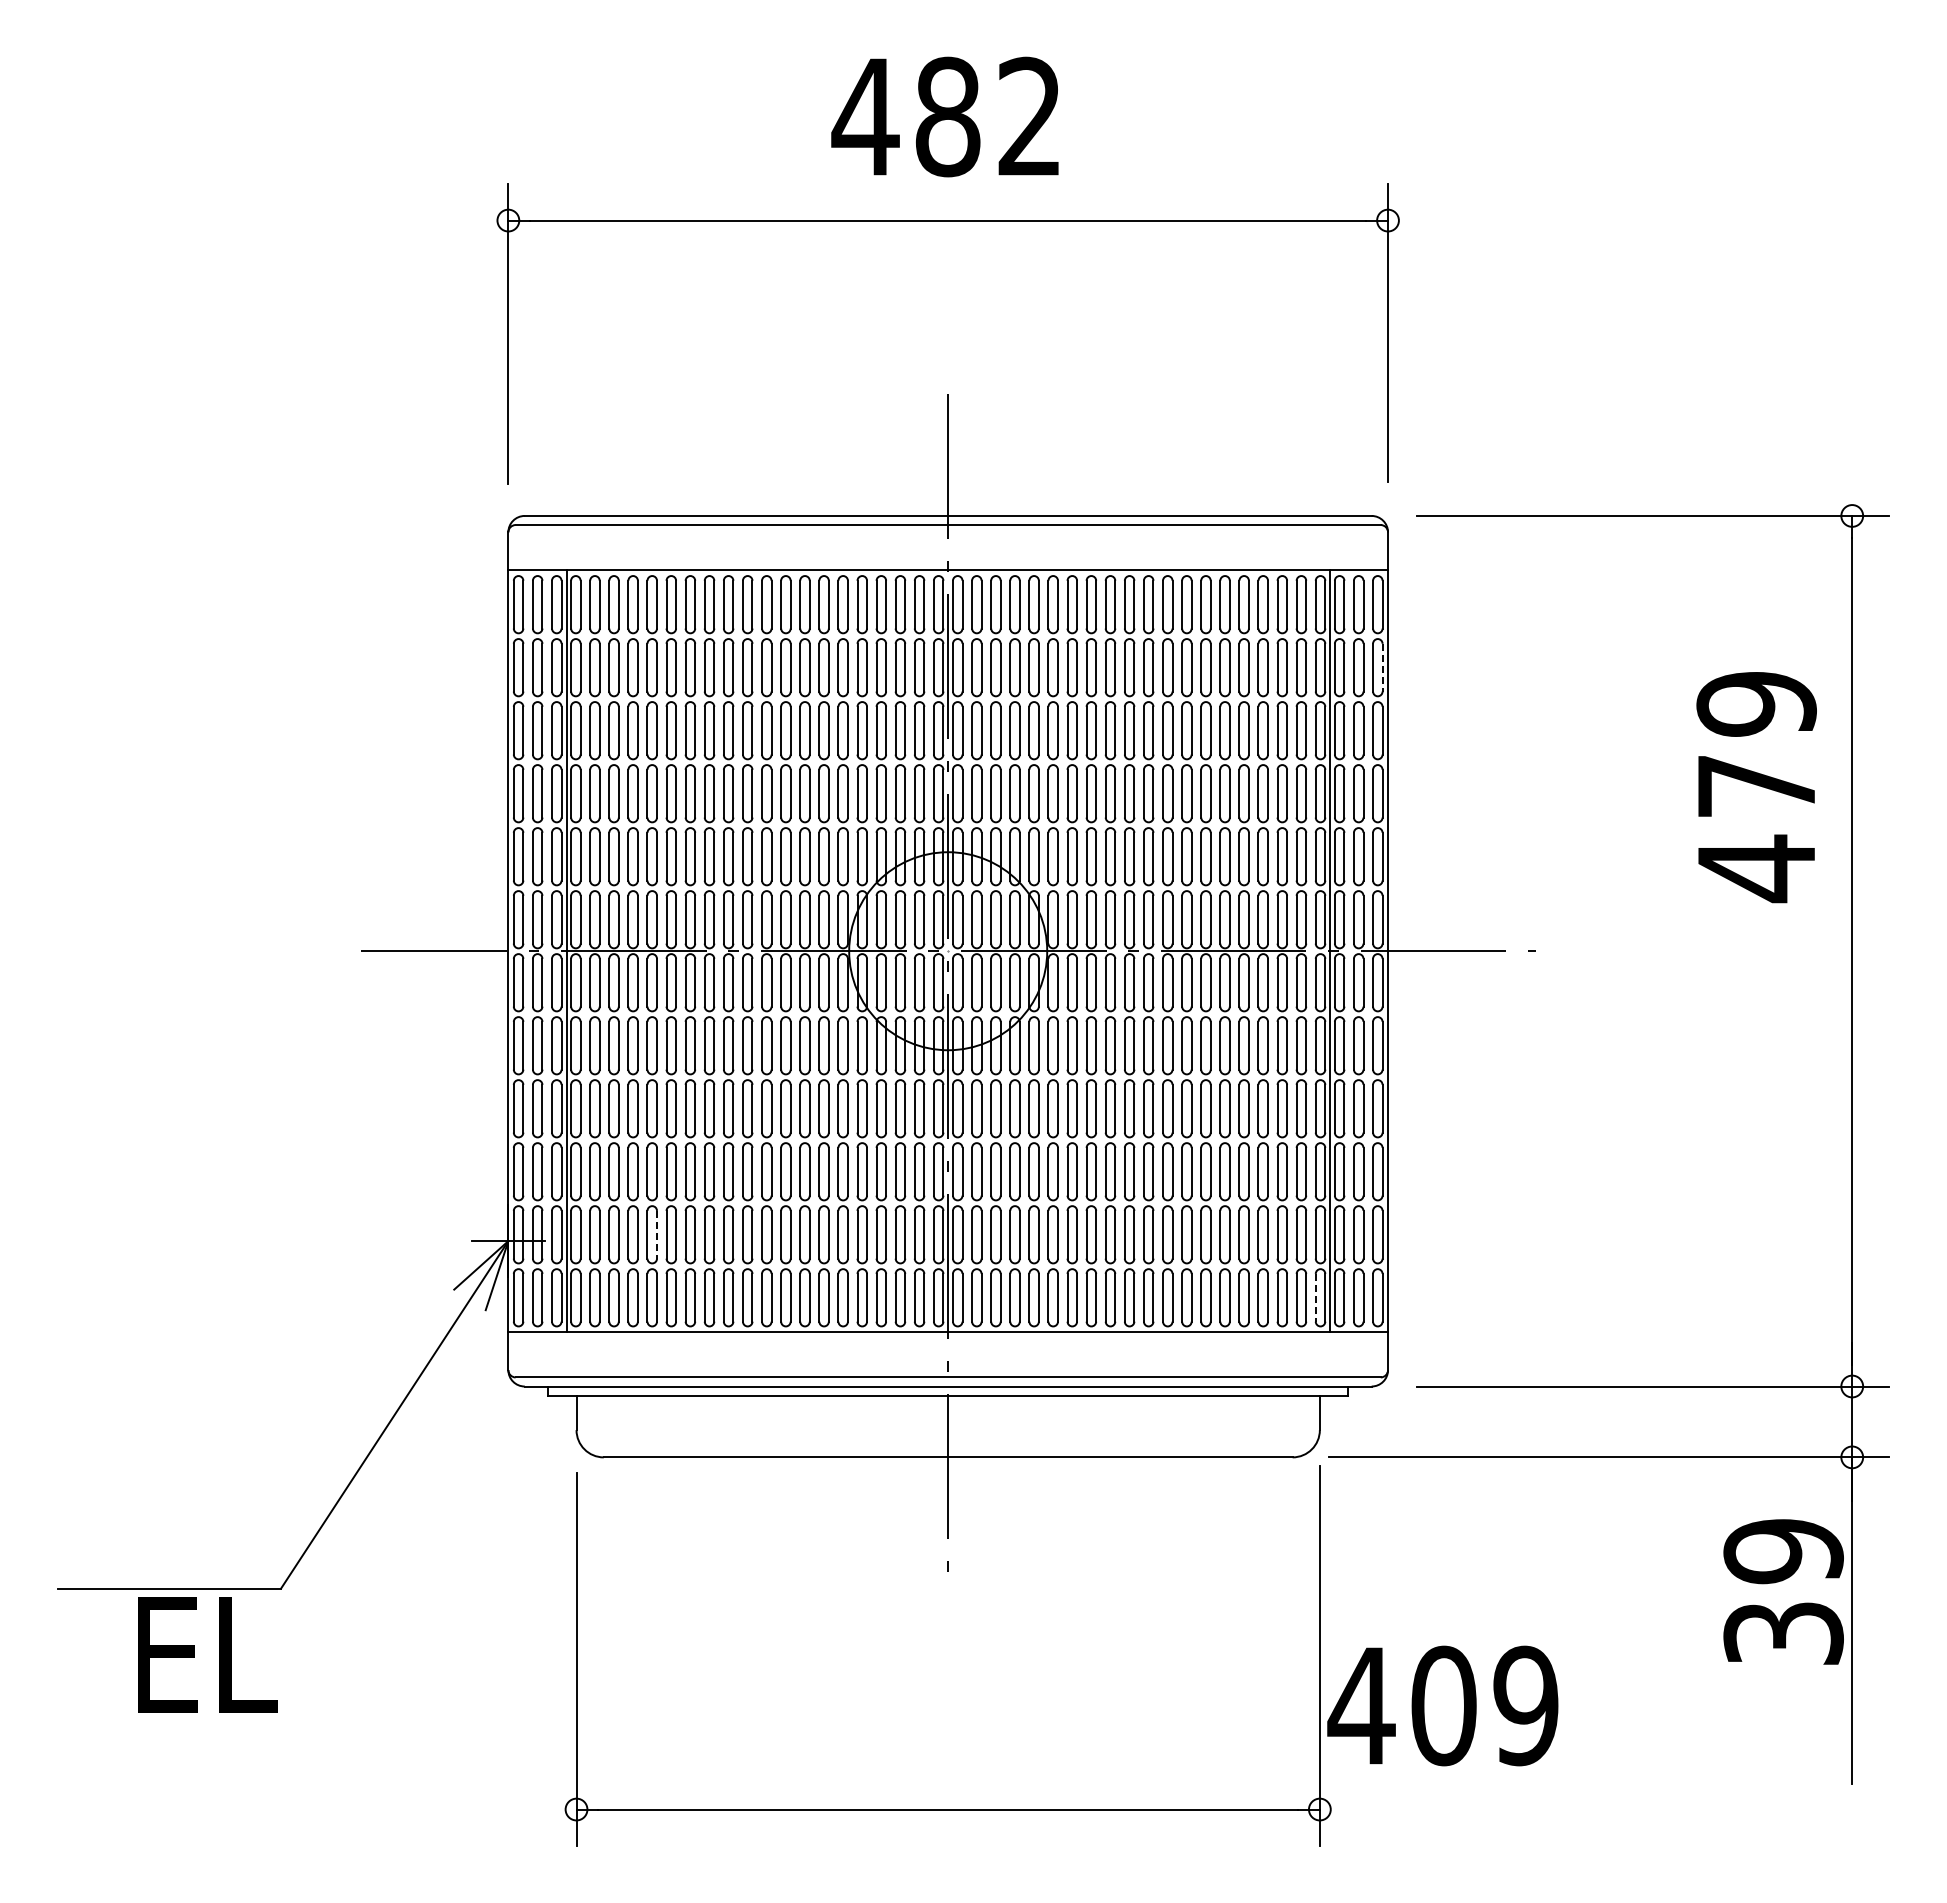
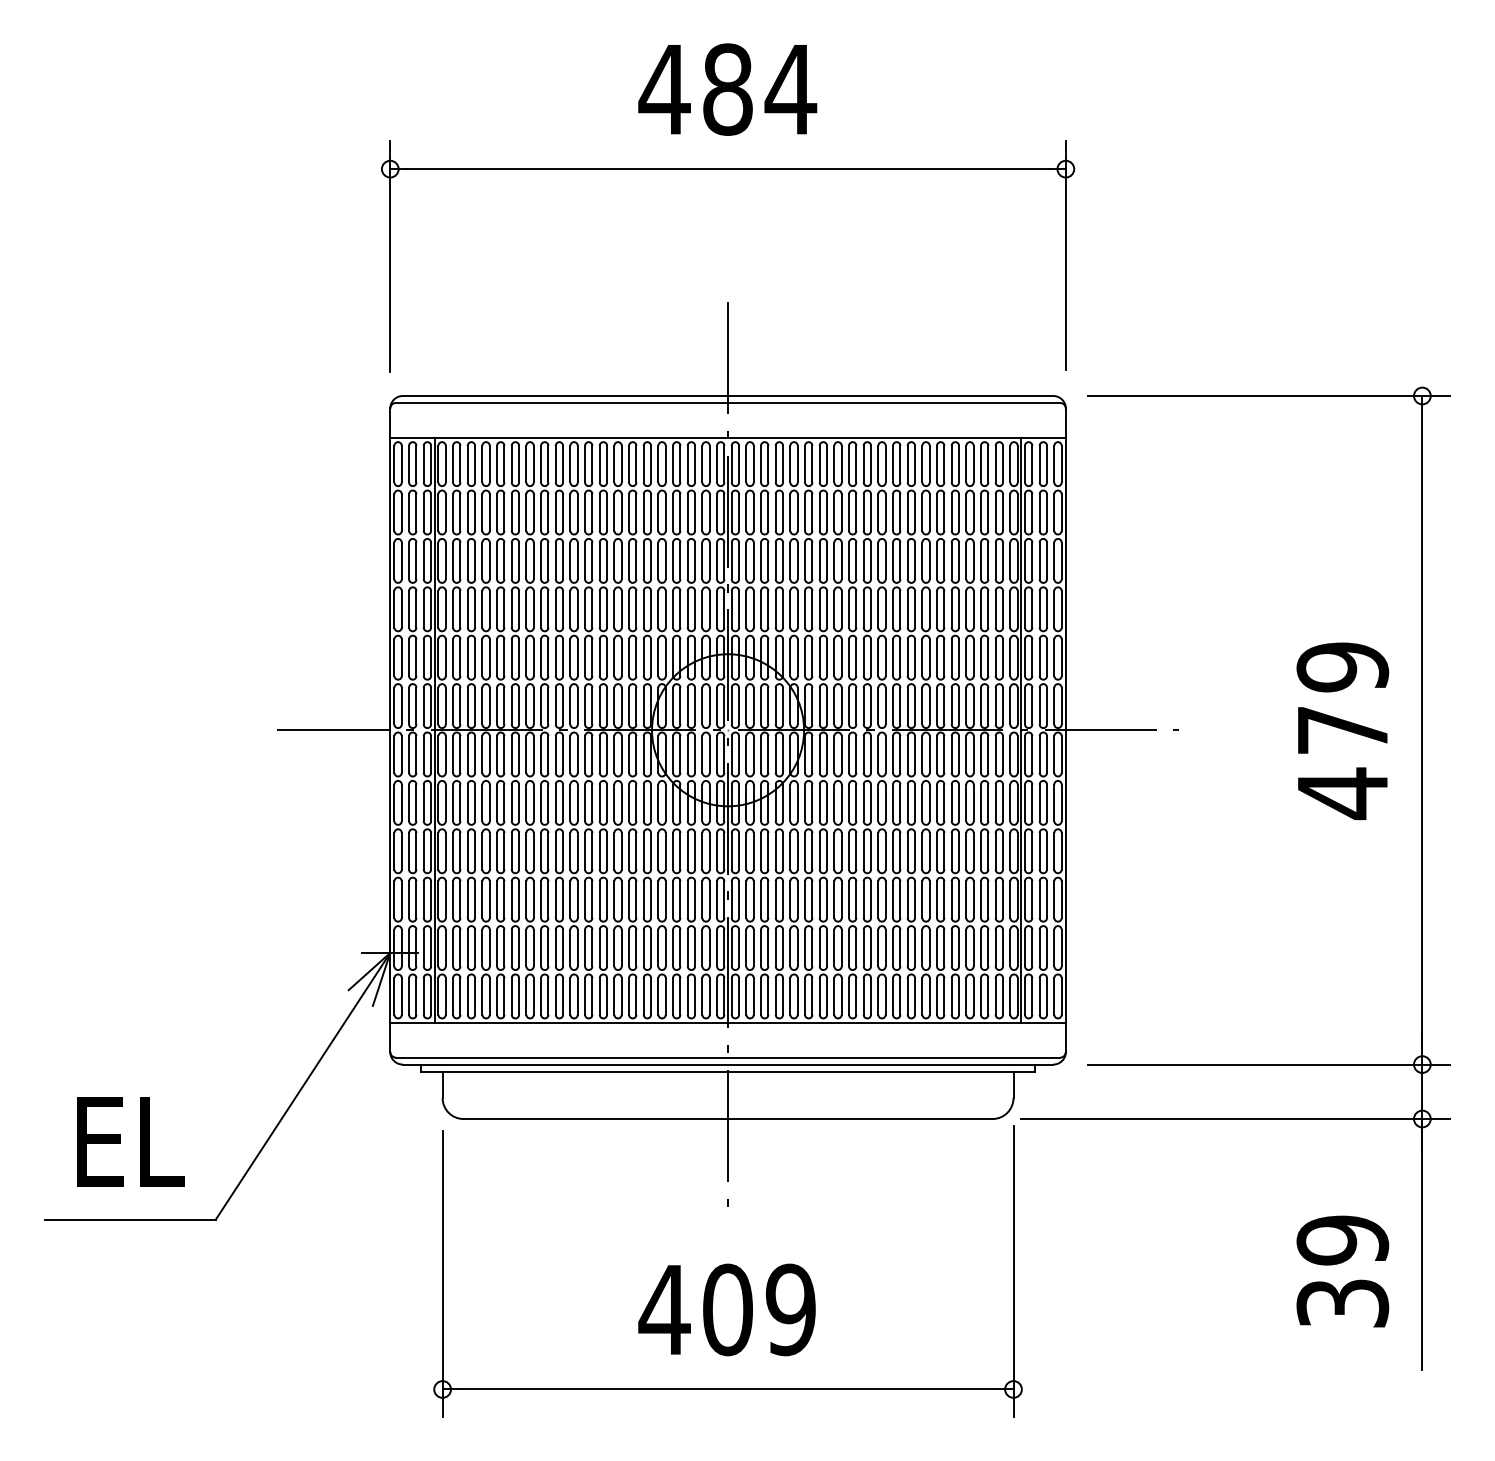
text: (1029, 115) -> (790, 88), 482 -> 484
line: (1382, 667) -> (1061, 512), dashed -> solid
text: (1756, 787) -> (1342, 731), moved
line: (657, 1234) -> (504, 947), dashed -> solid
line: (1315, 1297) -> (1010, 996), dashed -> solid
text: (1783, 1591) -> (1342, 1271), moved
text: (207, 1654) -> (130, 1141), moved
text: (1442, 1705) -> (726, 1309), moved

